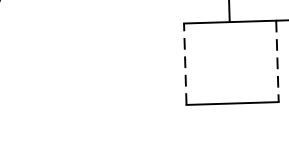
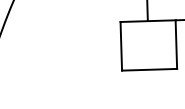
line: (185, 62) -> (121, 45), dashed -> solid
line: (277, 62) -> (176, 45), dashed -> solid

